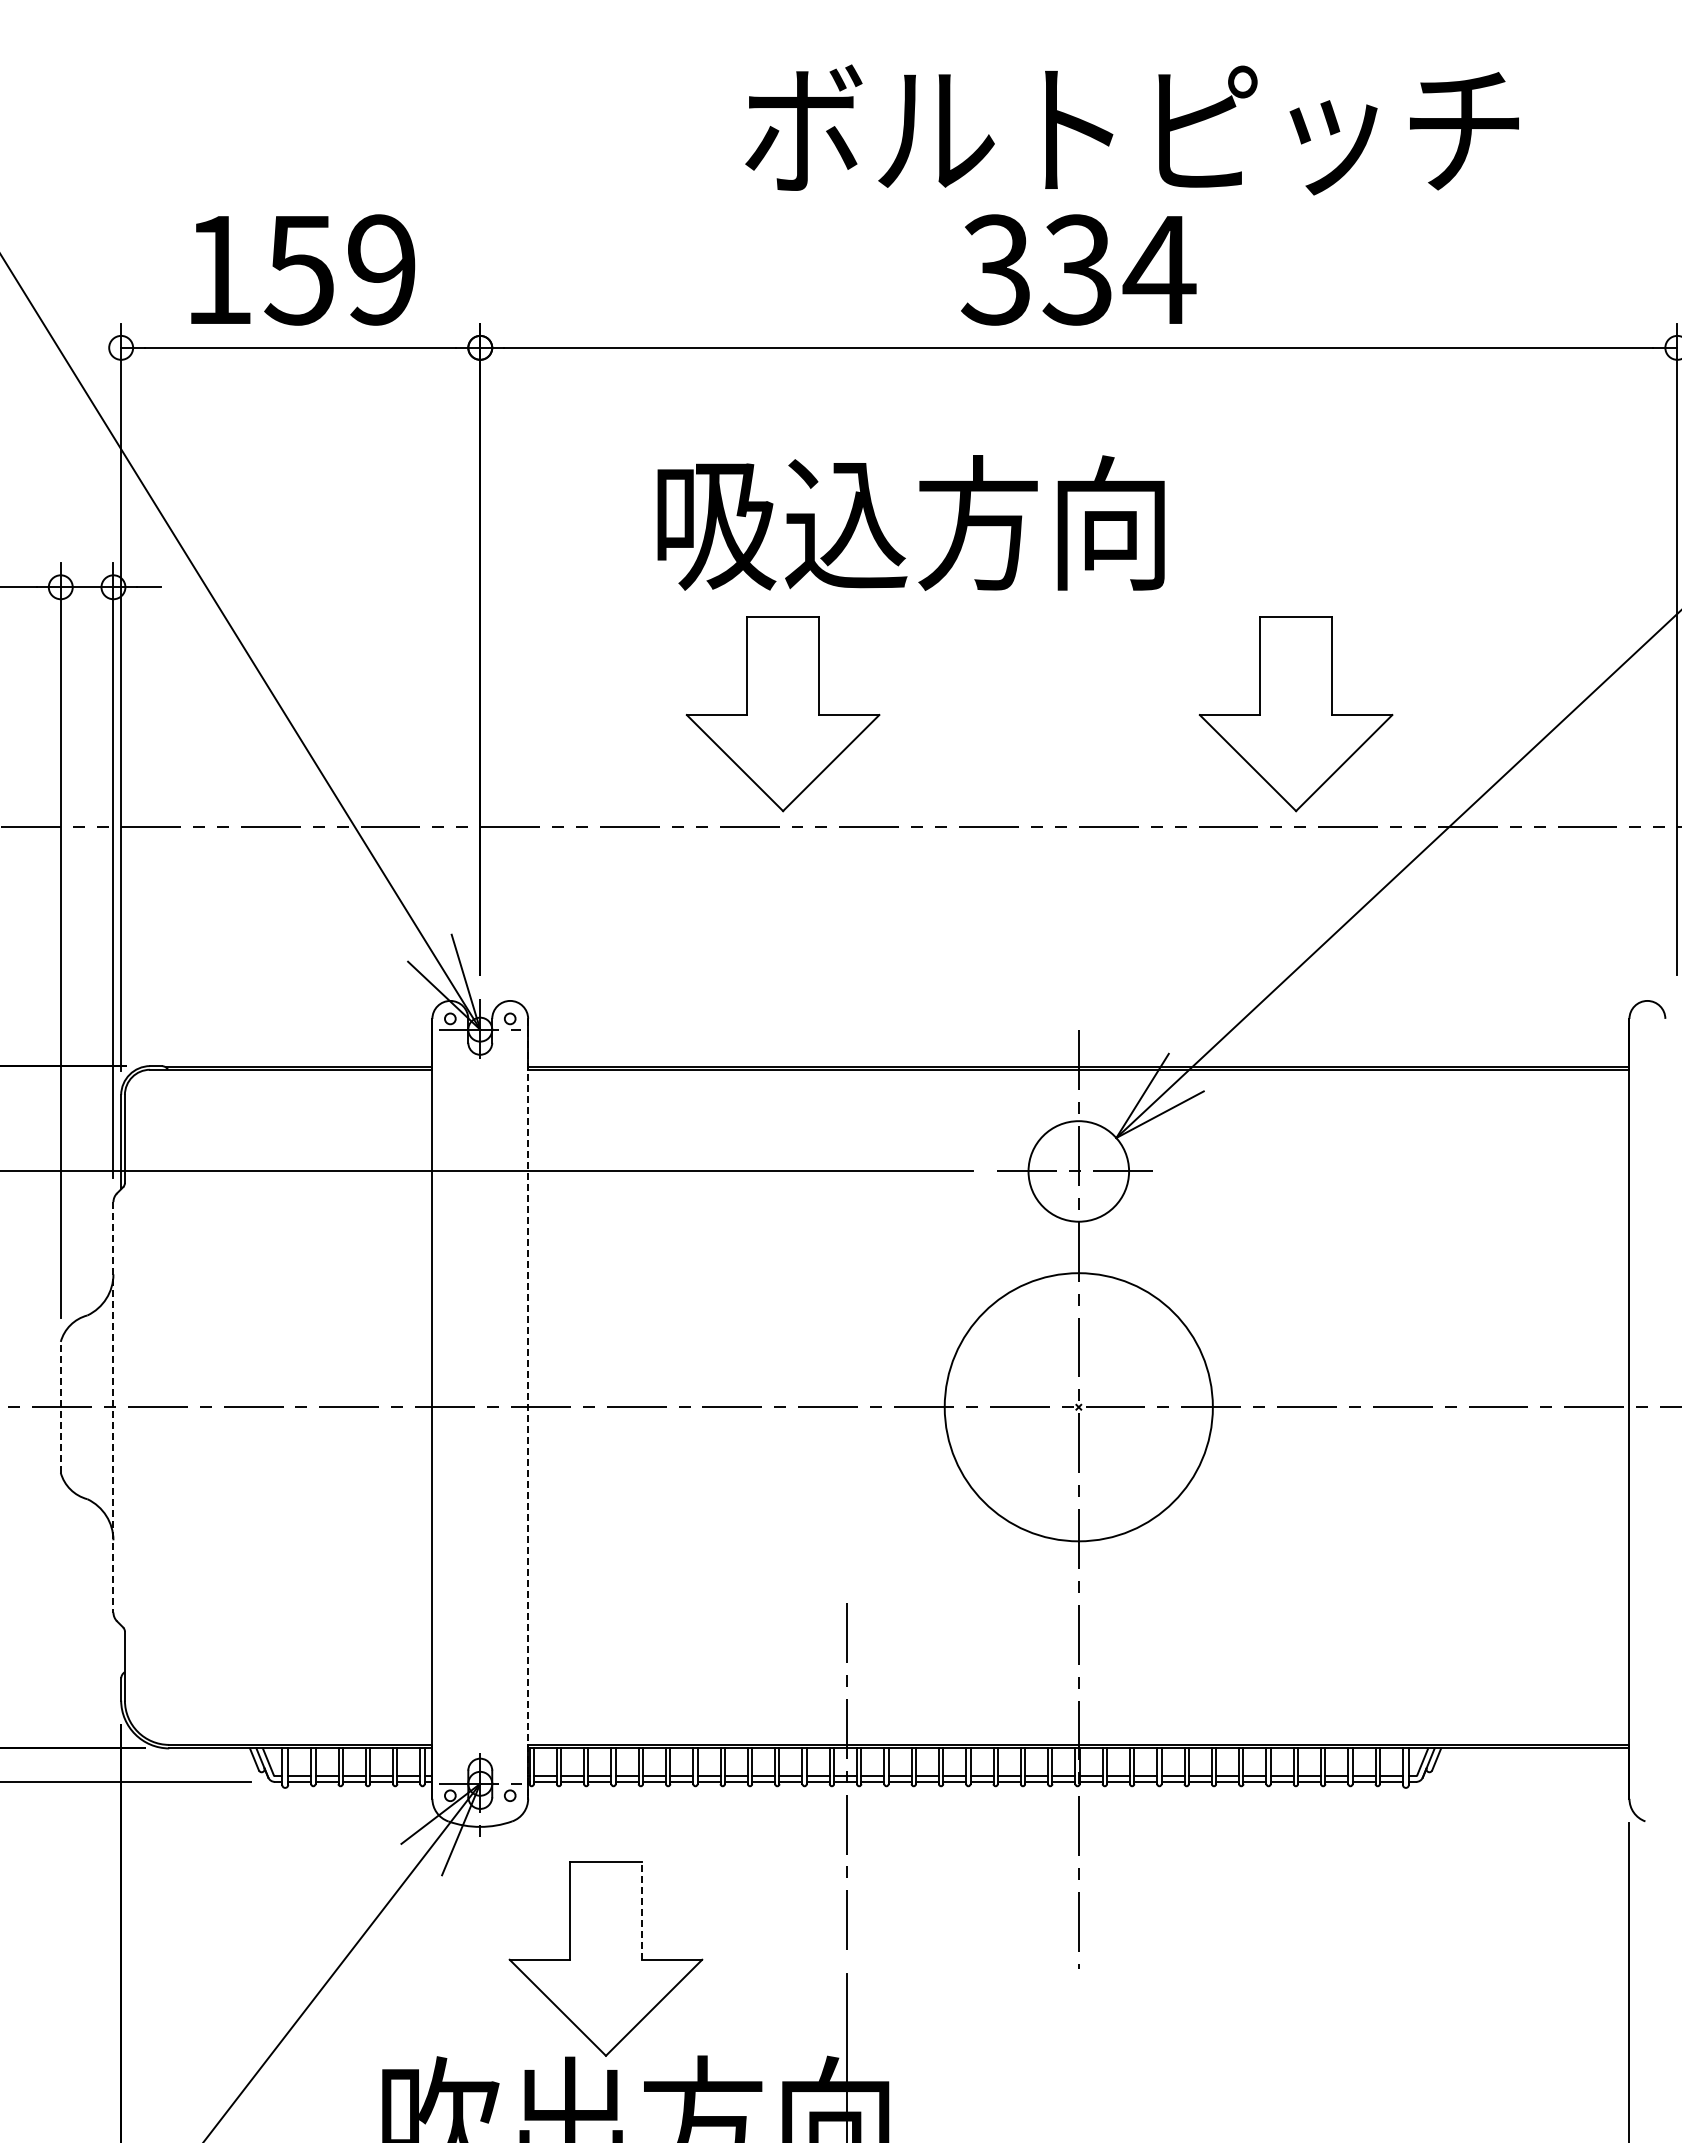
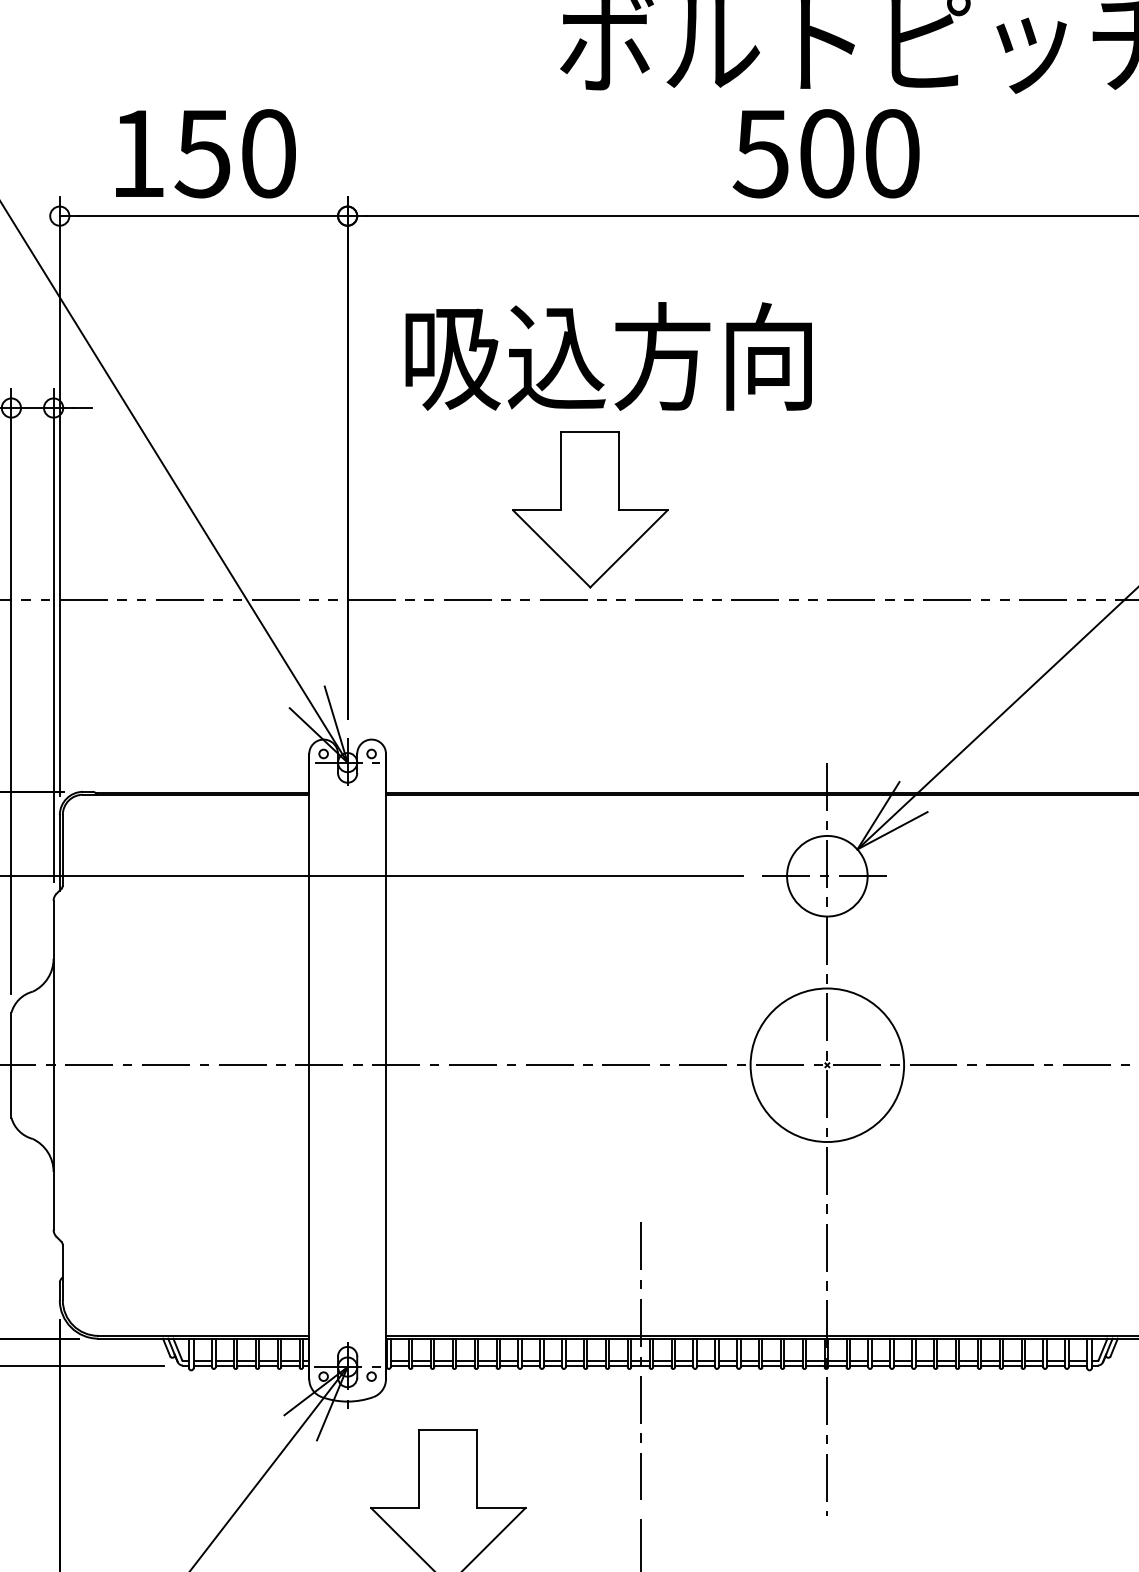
text: (381, 269) -> (268, 153), 159 -> 150
text: (1078, 269) -> (827, 153), 334 -> 500
text: (910, 522) -> (608, 356), moved
part: (1295, 714) -> (1001, 510), removed
line: (60, 1406) -> (11, 1064), dashed -> solid
line: (113, 1407) -> (53, 1065), dashed -> solid
circle: (1078, 1407) -> (827, 1065), size x0.71
line: (528, 1408) -> (386, 1066), dashed -> solid
line: (642, 1910) -> (477, 1468), dashed -> solid

